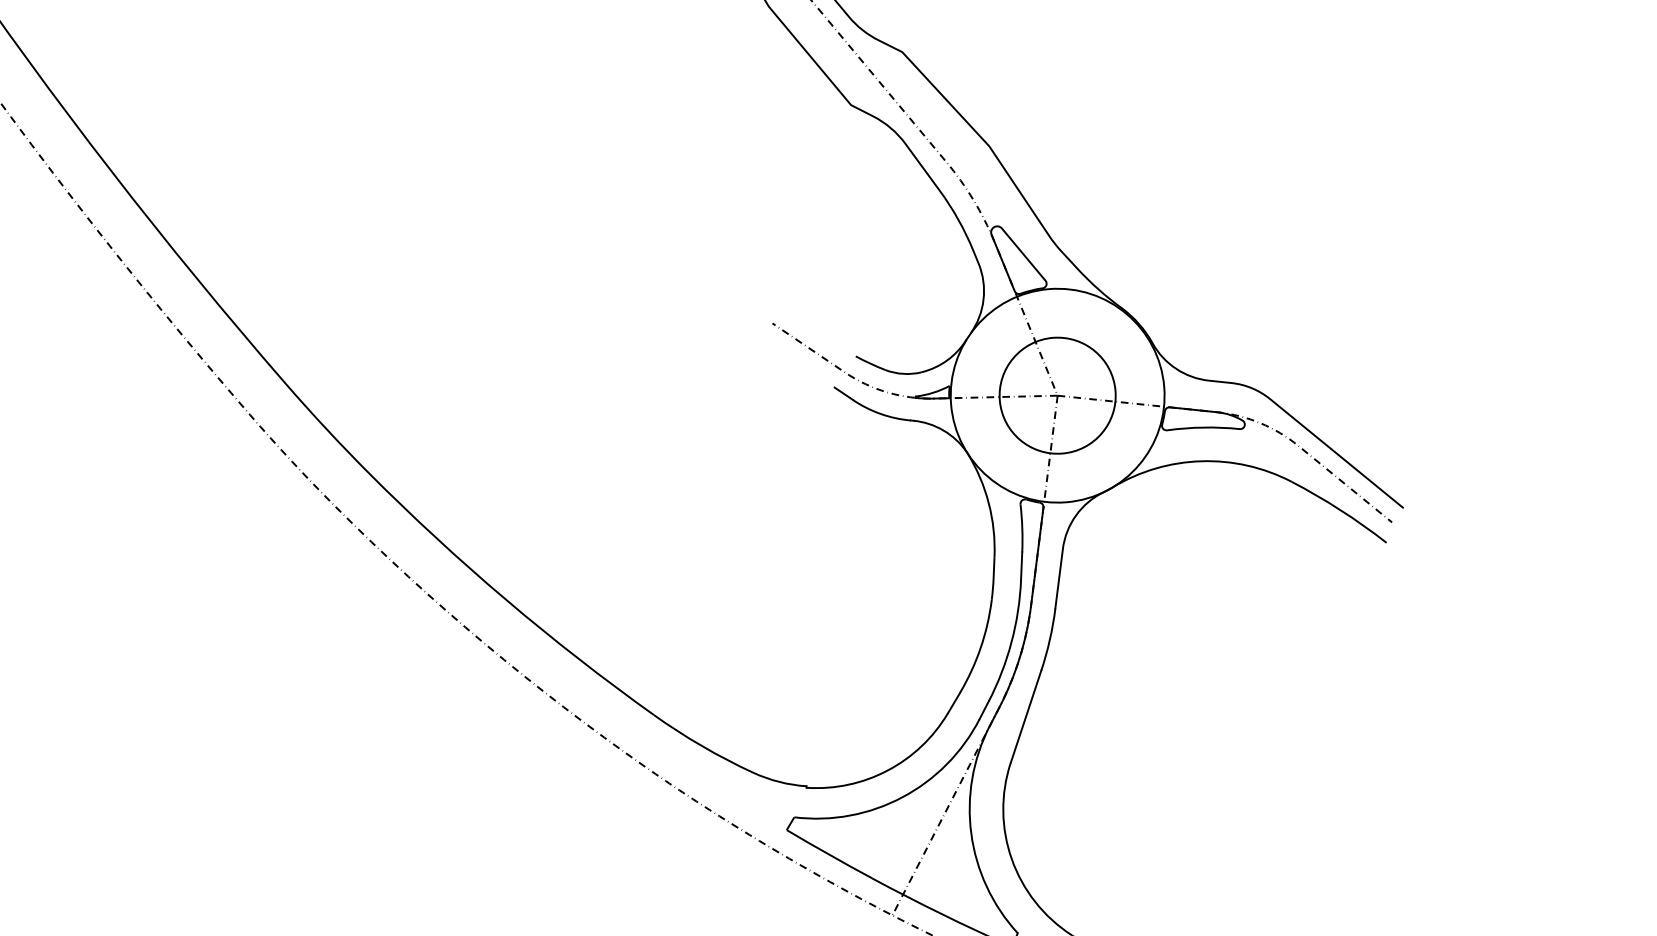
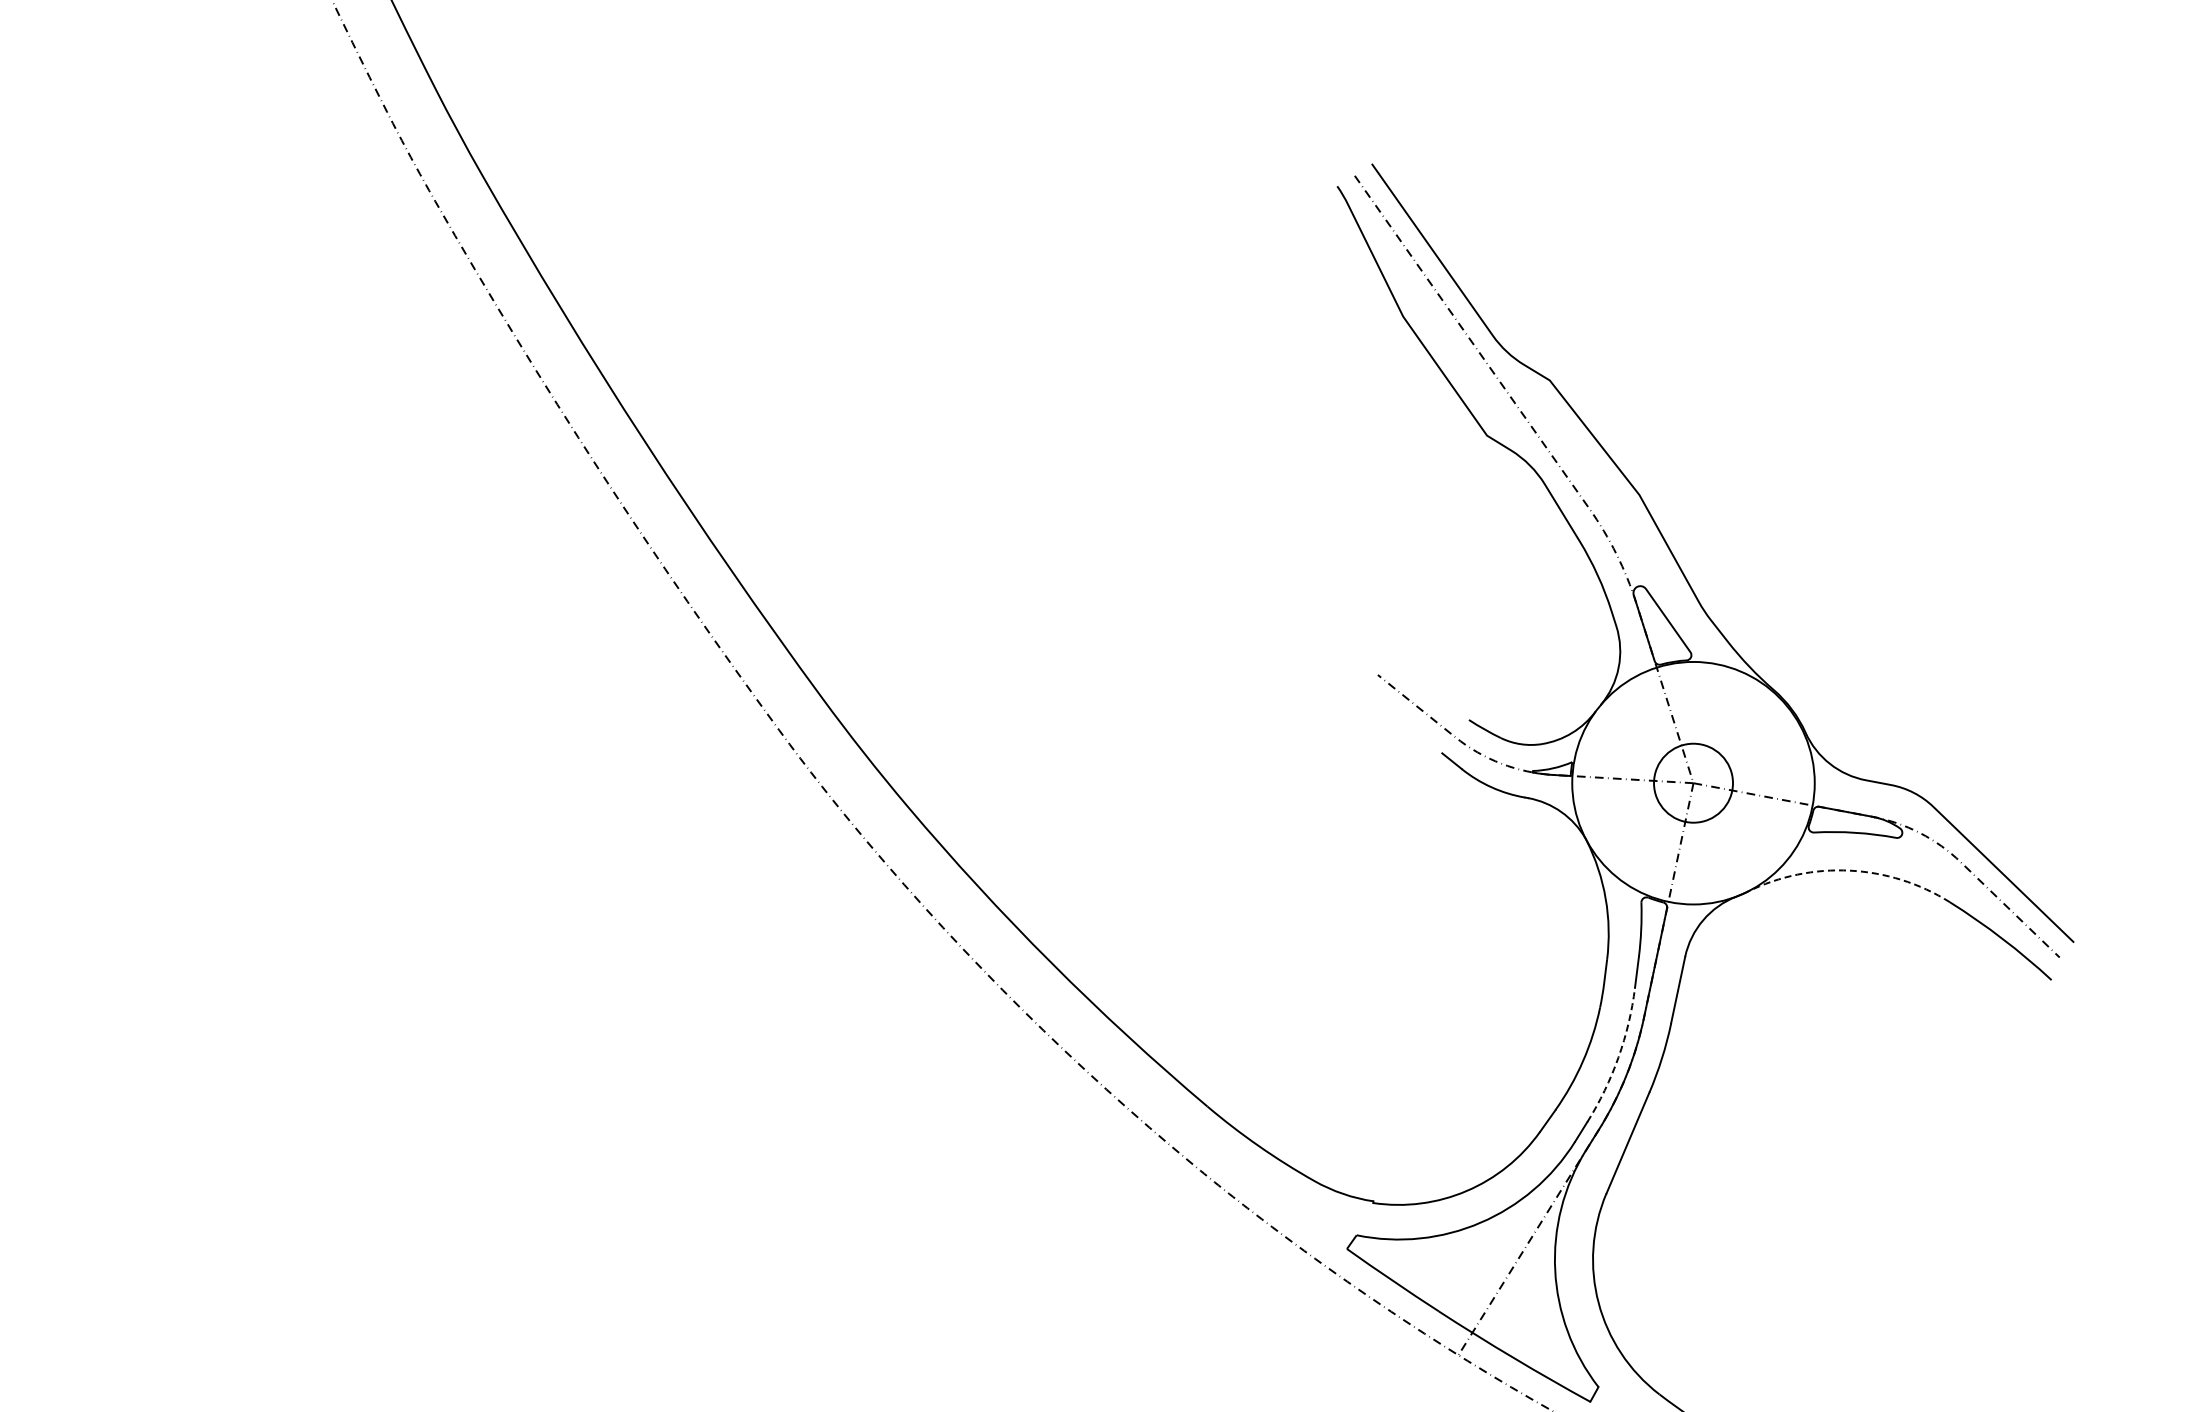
circle: (1057, 395) -> (1693, 783), size x0.6
arc: (1201, 461) -> (1849, 870), solid -> dashed
arc: (1011, 642) -> (1618, 1057), solid -> dashed

